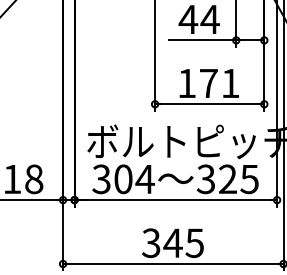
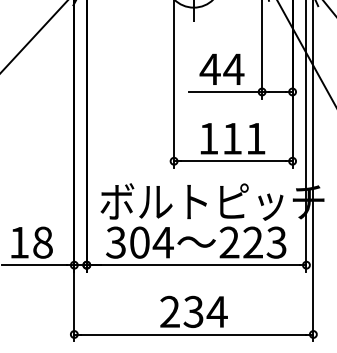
text: (208, 83) -> (232, 138), 171 -> 111
text: (227, 179) -> (252, 242), 325 -> 223
text: (172, 242) -> (193, 311), 345 -> 234

